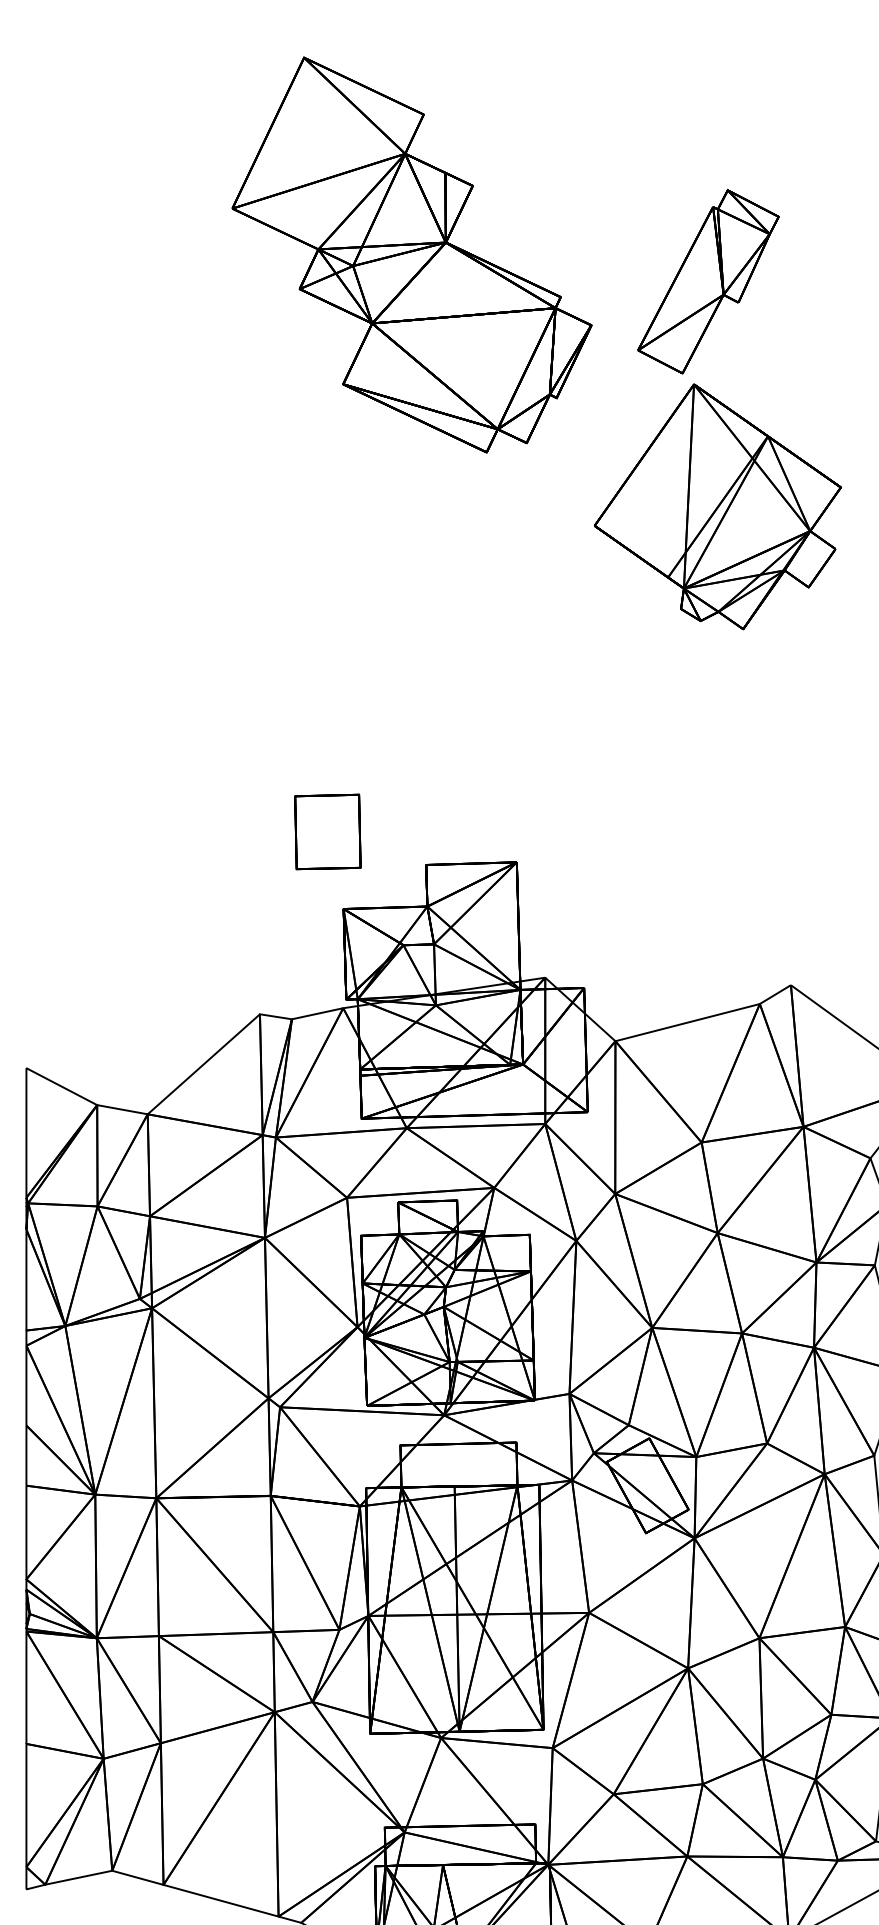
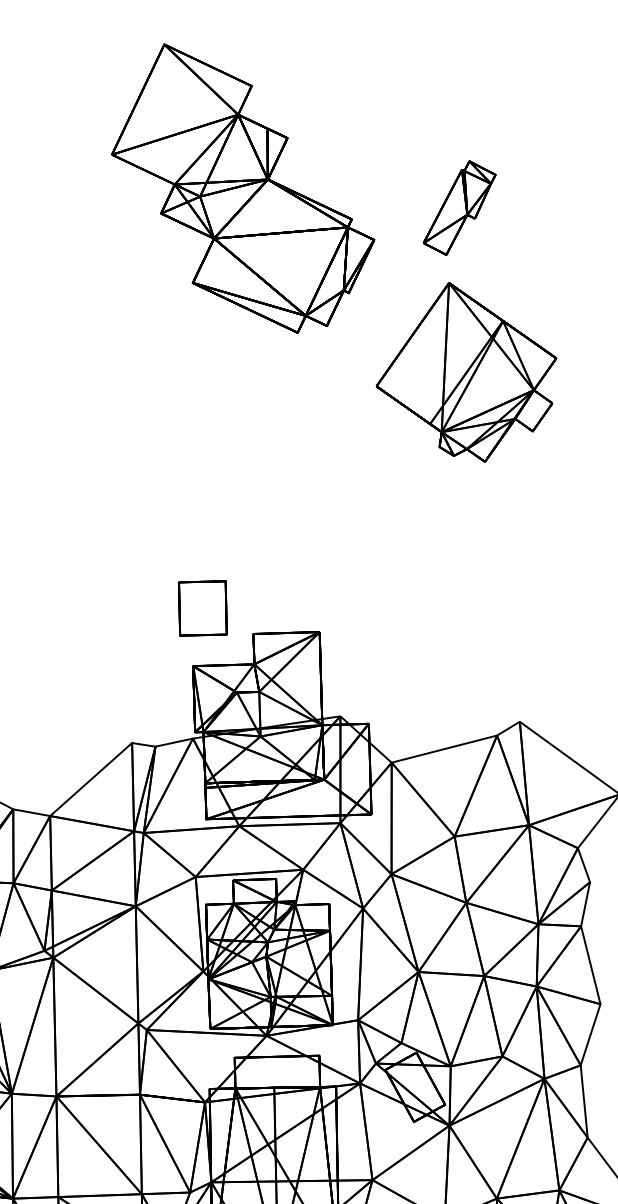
part: (708, 281) -> (459, 207), size x0.7
part: (327, 831) -> (202, 608), moved

